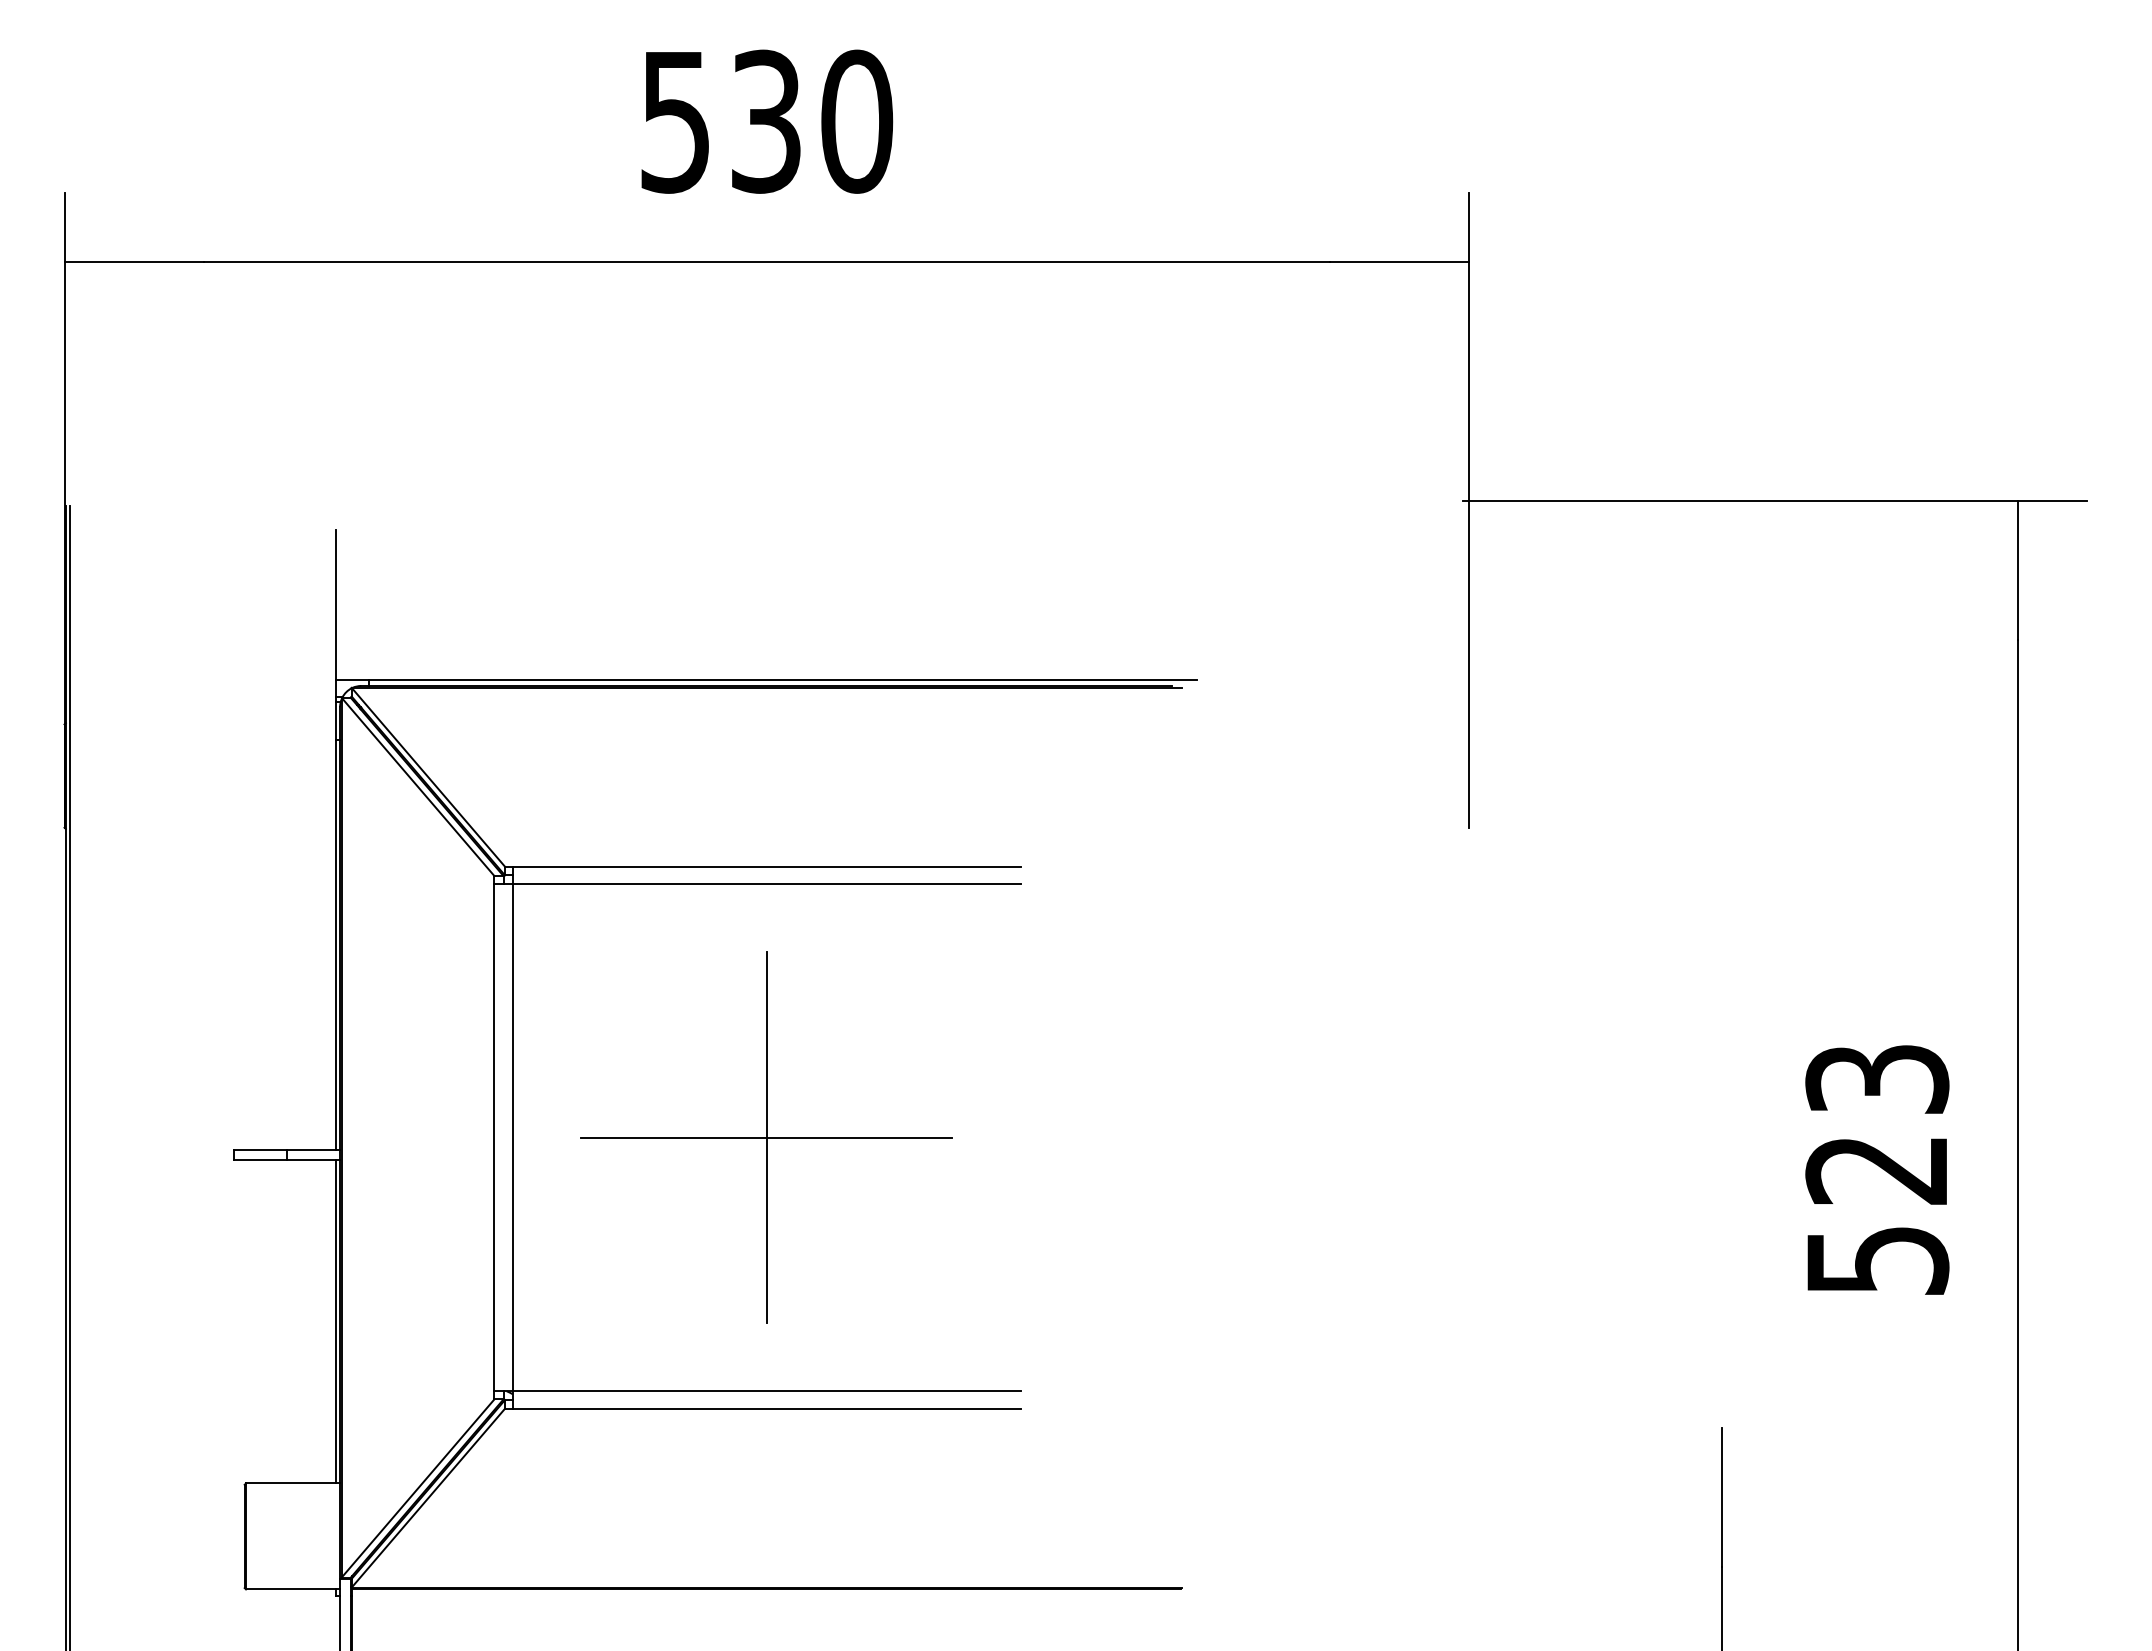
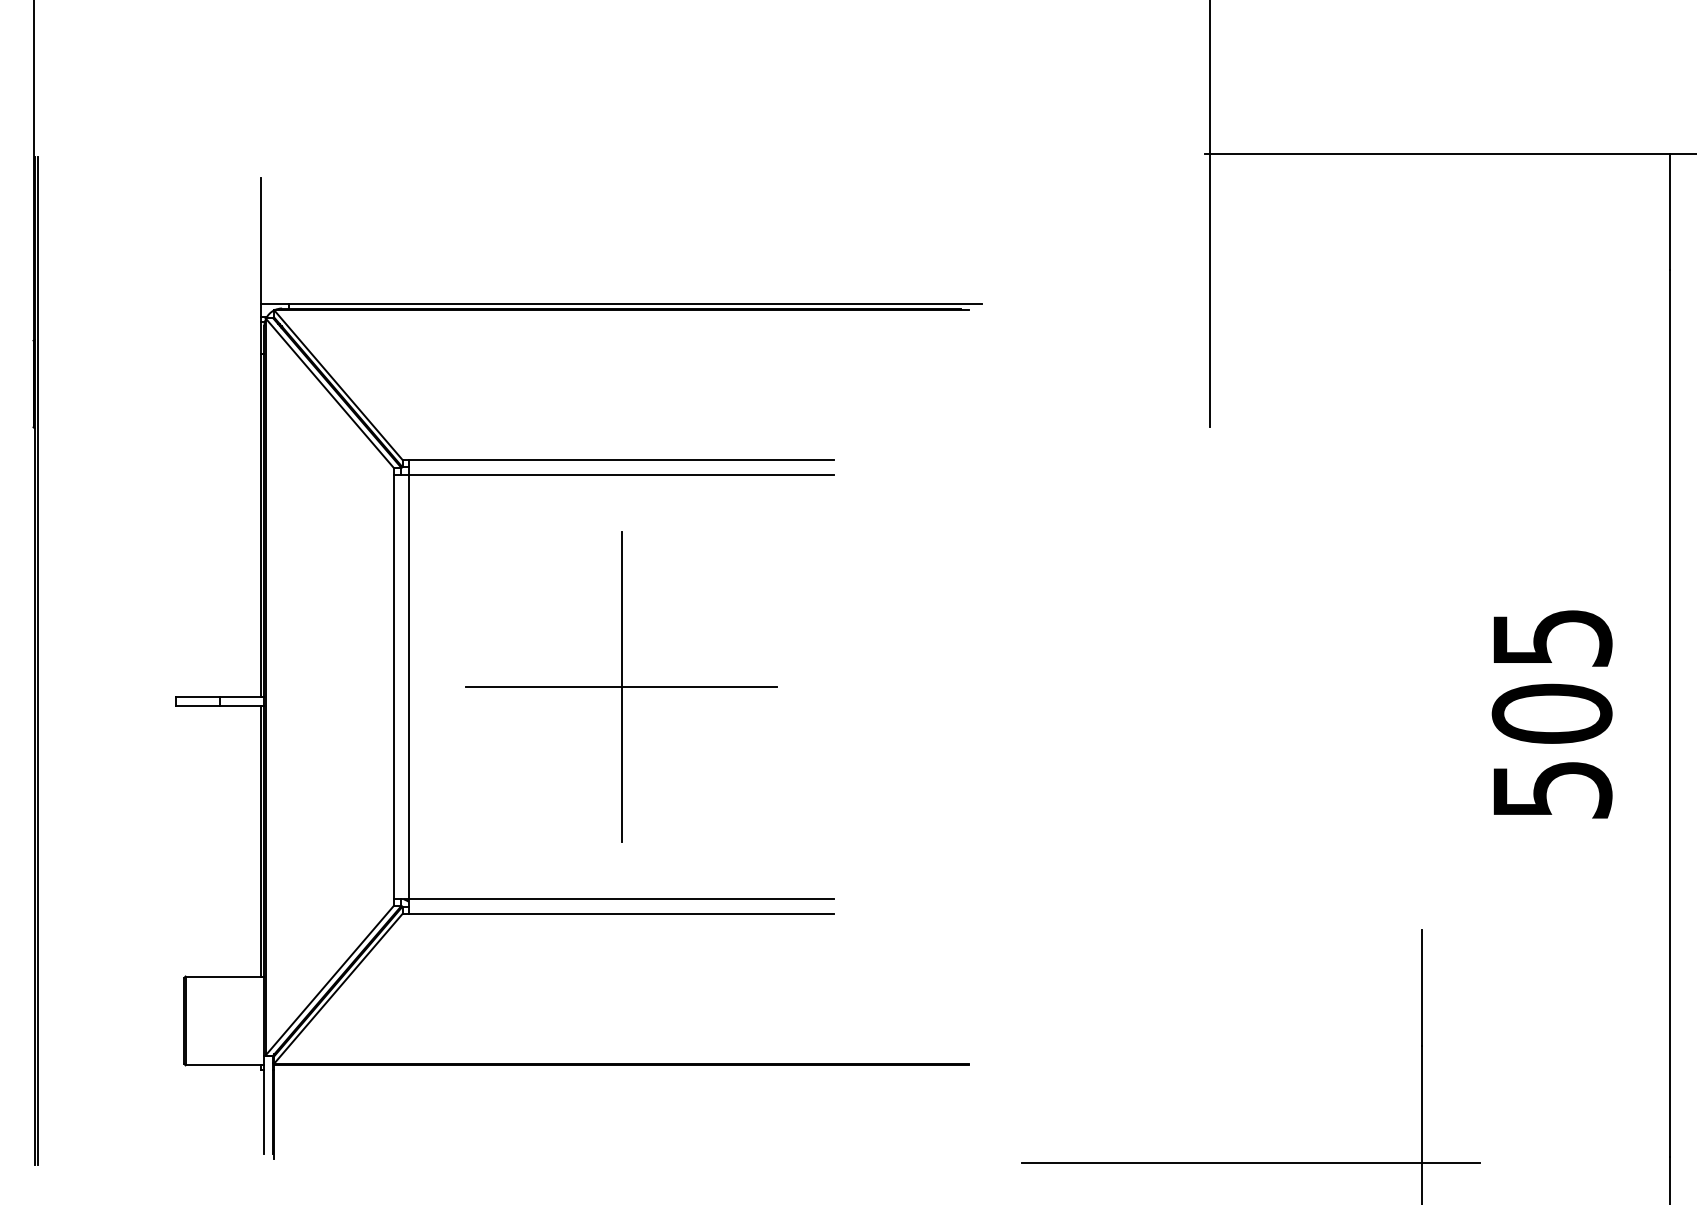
text: (1877, 1125) -> (1552, 676), 523 -> 505

